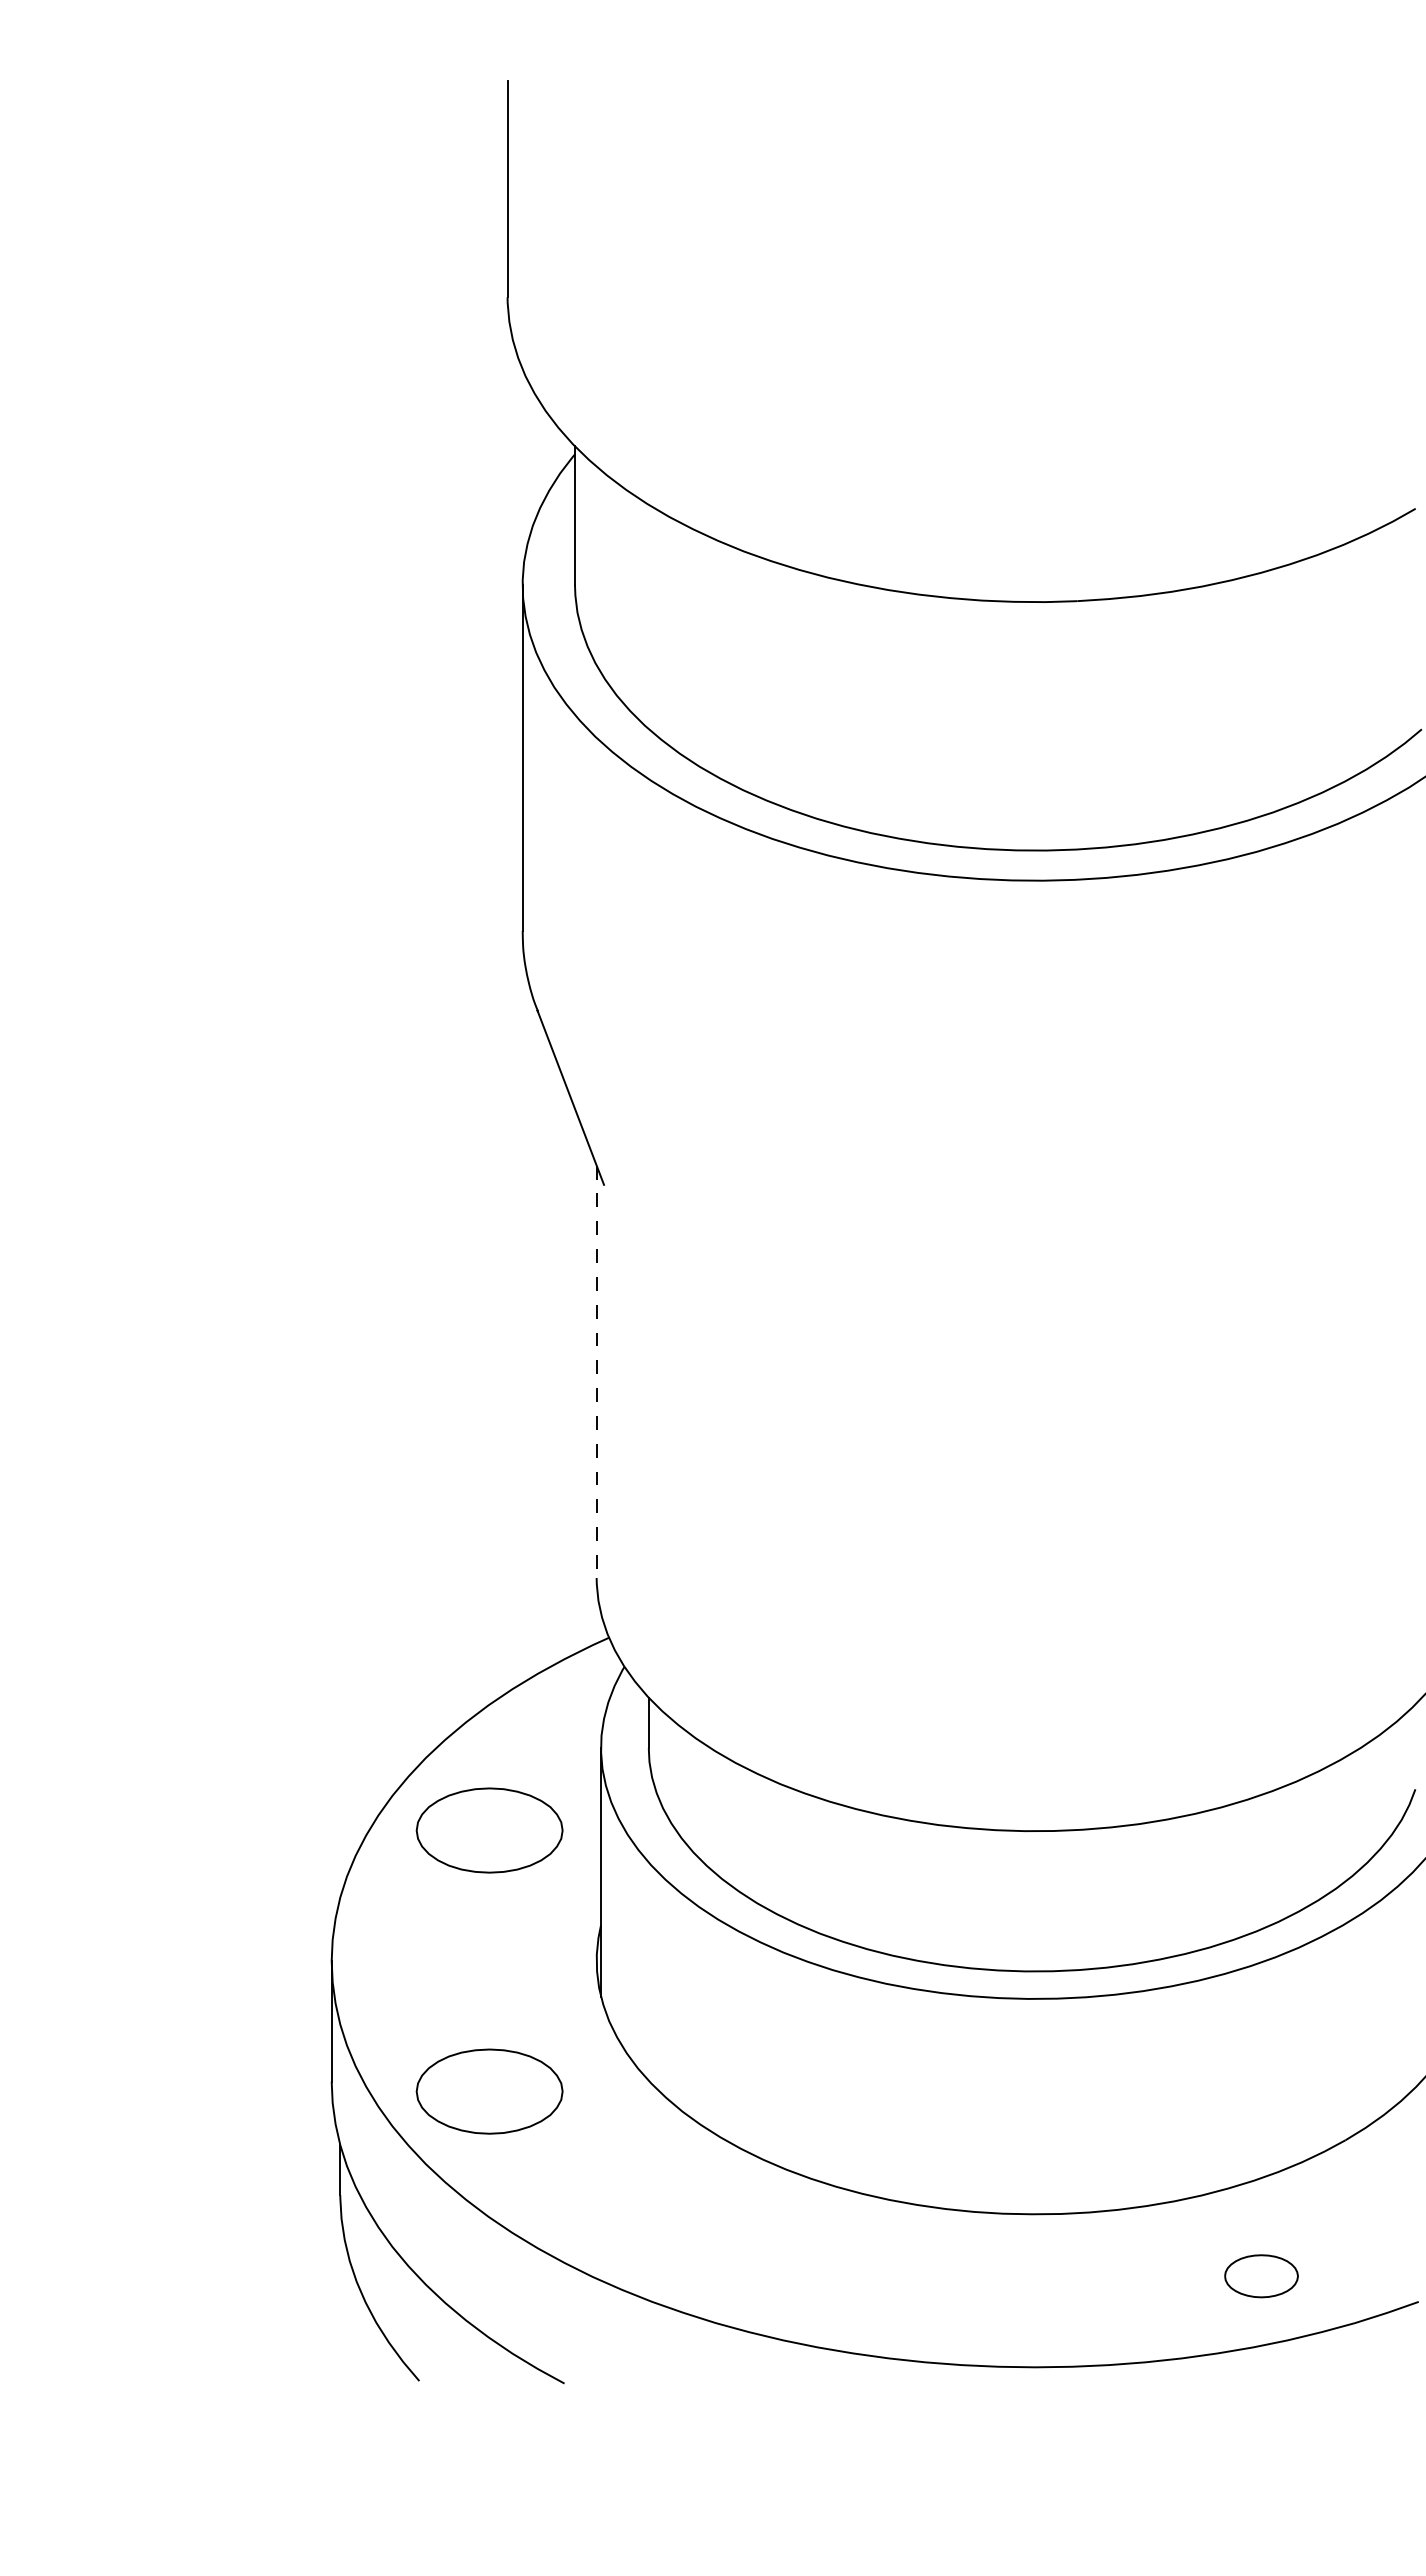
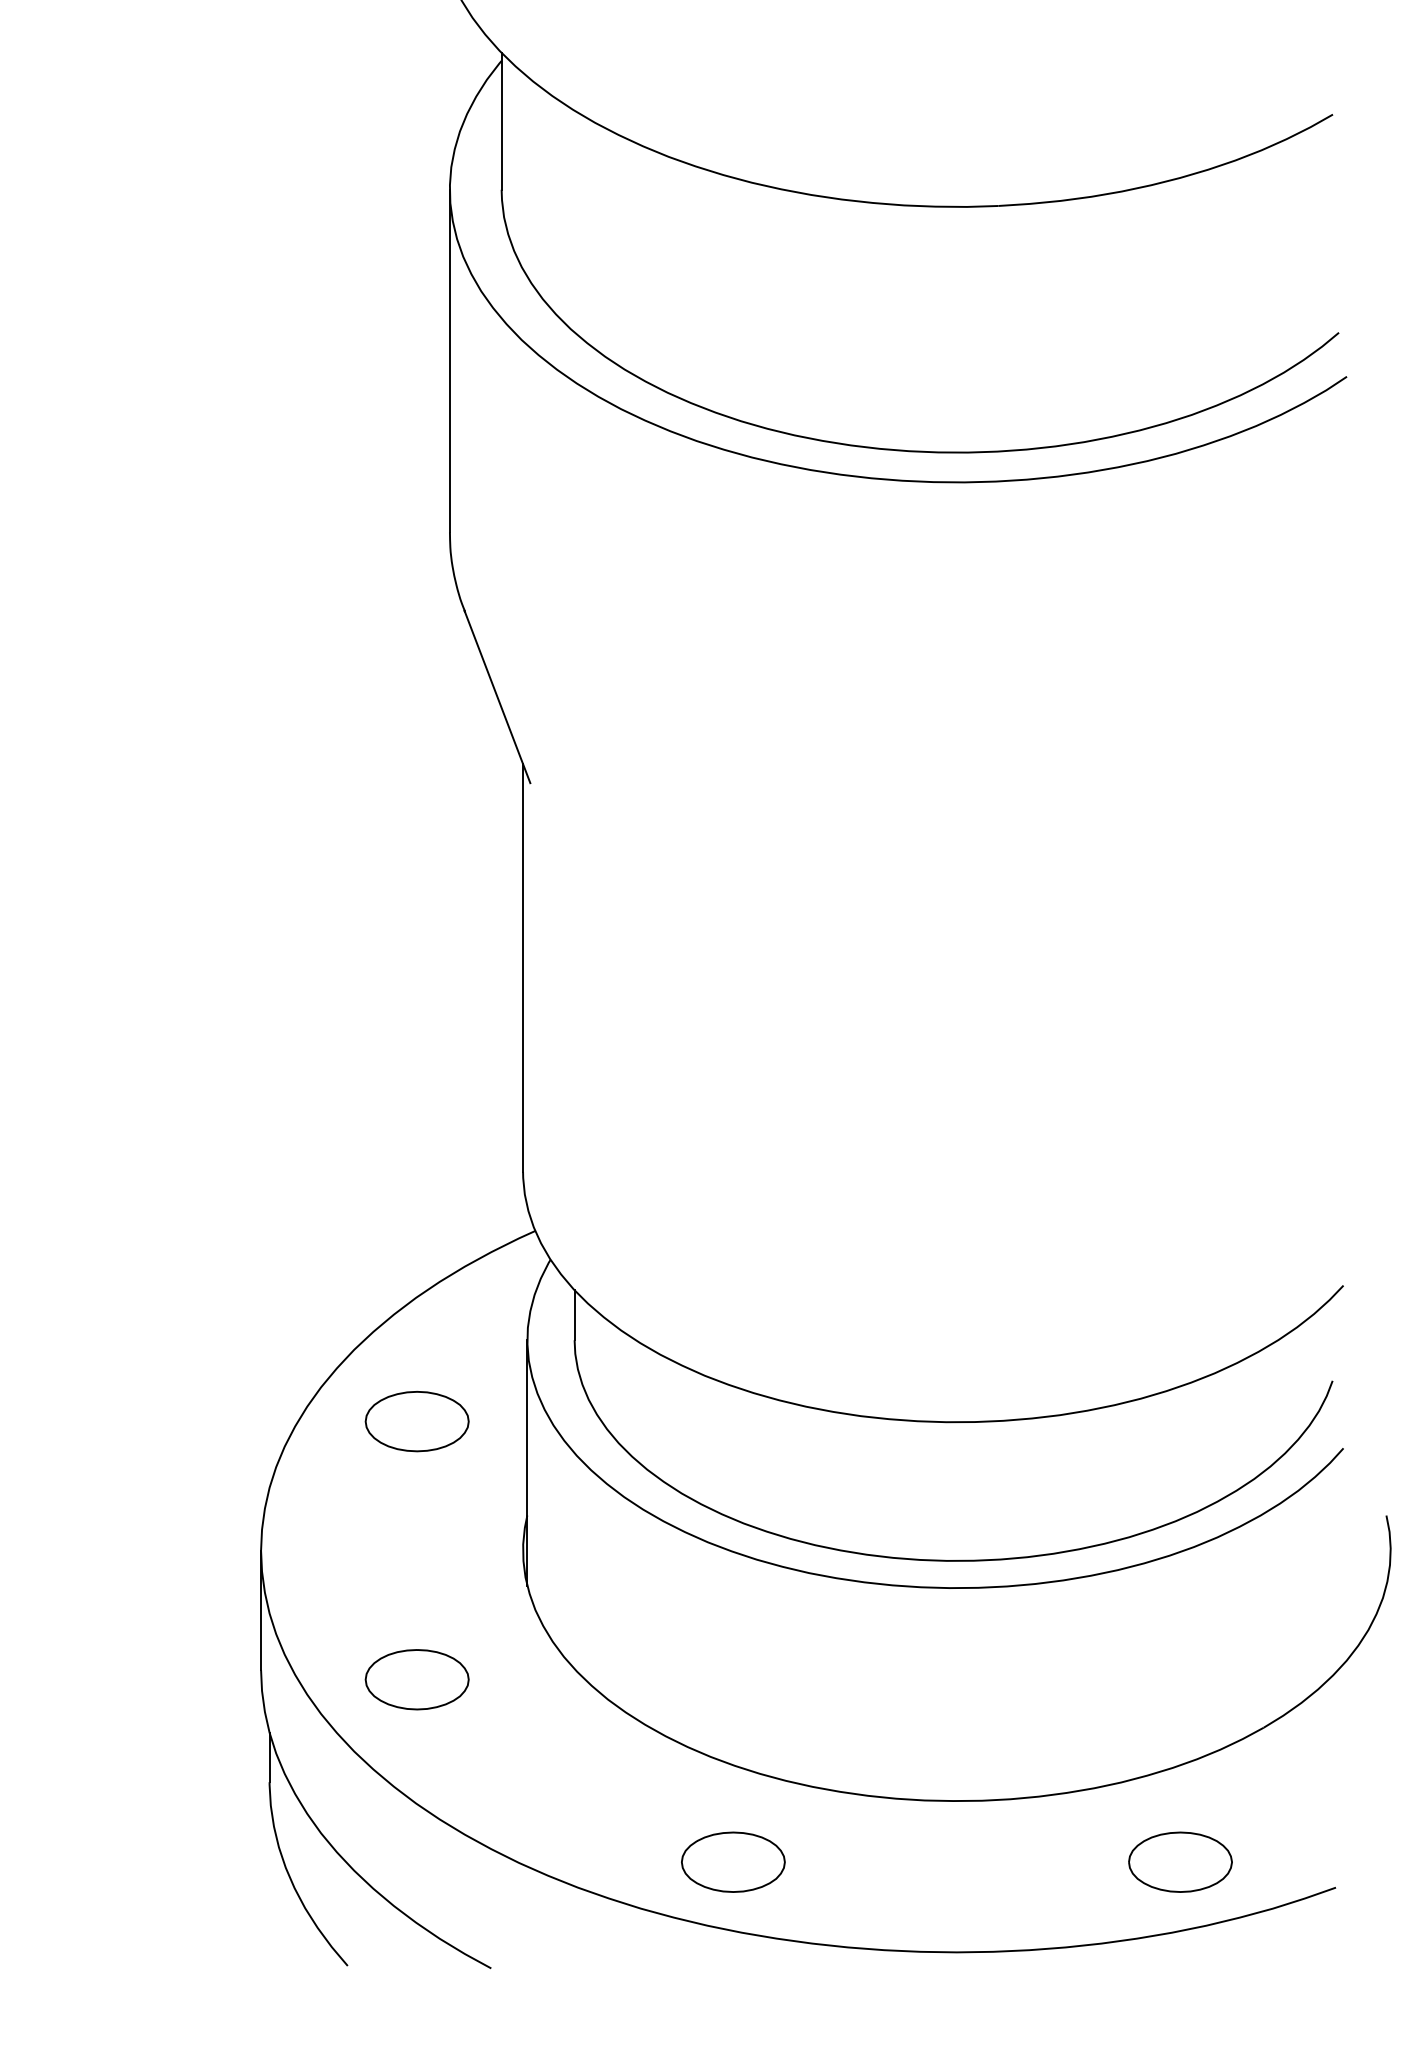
line: (596, 1372) -> (522, 968), dashed -> solid
part: (489, 1830) -> (417, 1421), size x0.71
part: (489, 2091) -> (417, 1679), size x0.71
part: (809, 2276) -> (733, 1862), added
part: (1261, 2276) -> (1180, 1862), size x1.43

